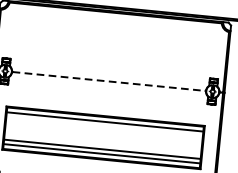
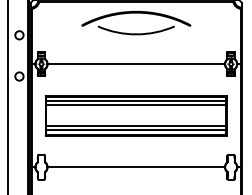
part: (114, 26) -> (136, 13), added
line: (109, 81) -> (136, 64), dashed -> solid
line: (104, 126) -> (136, 105), added

